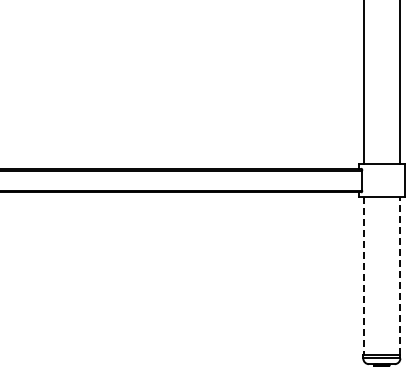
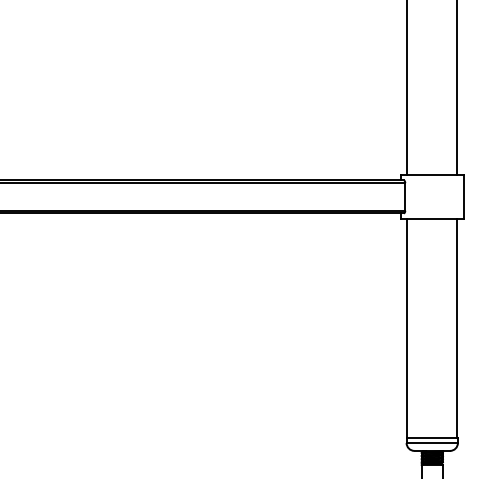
line: (363, 275) -> (406, 328), dashed -> solid
line: (399, 275) -> (456, 328), dashed -> solid

